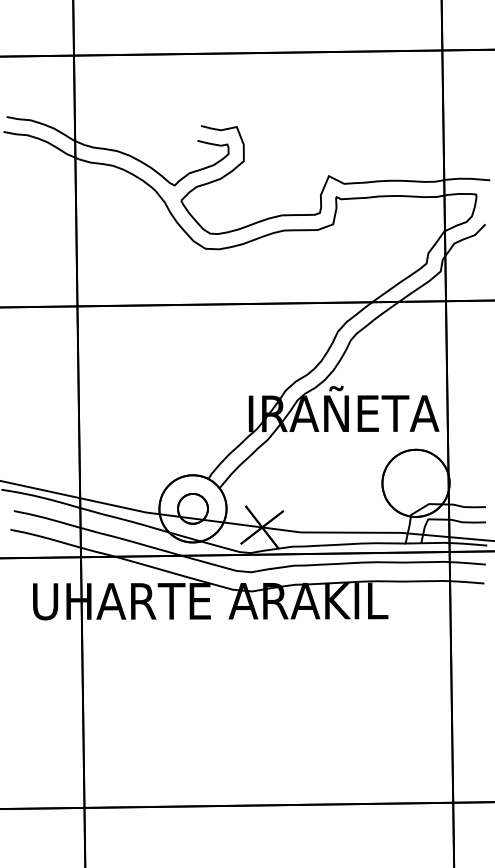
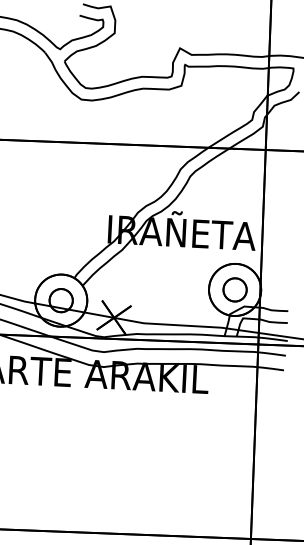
part: (415, 483) -> (234, 290), added

